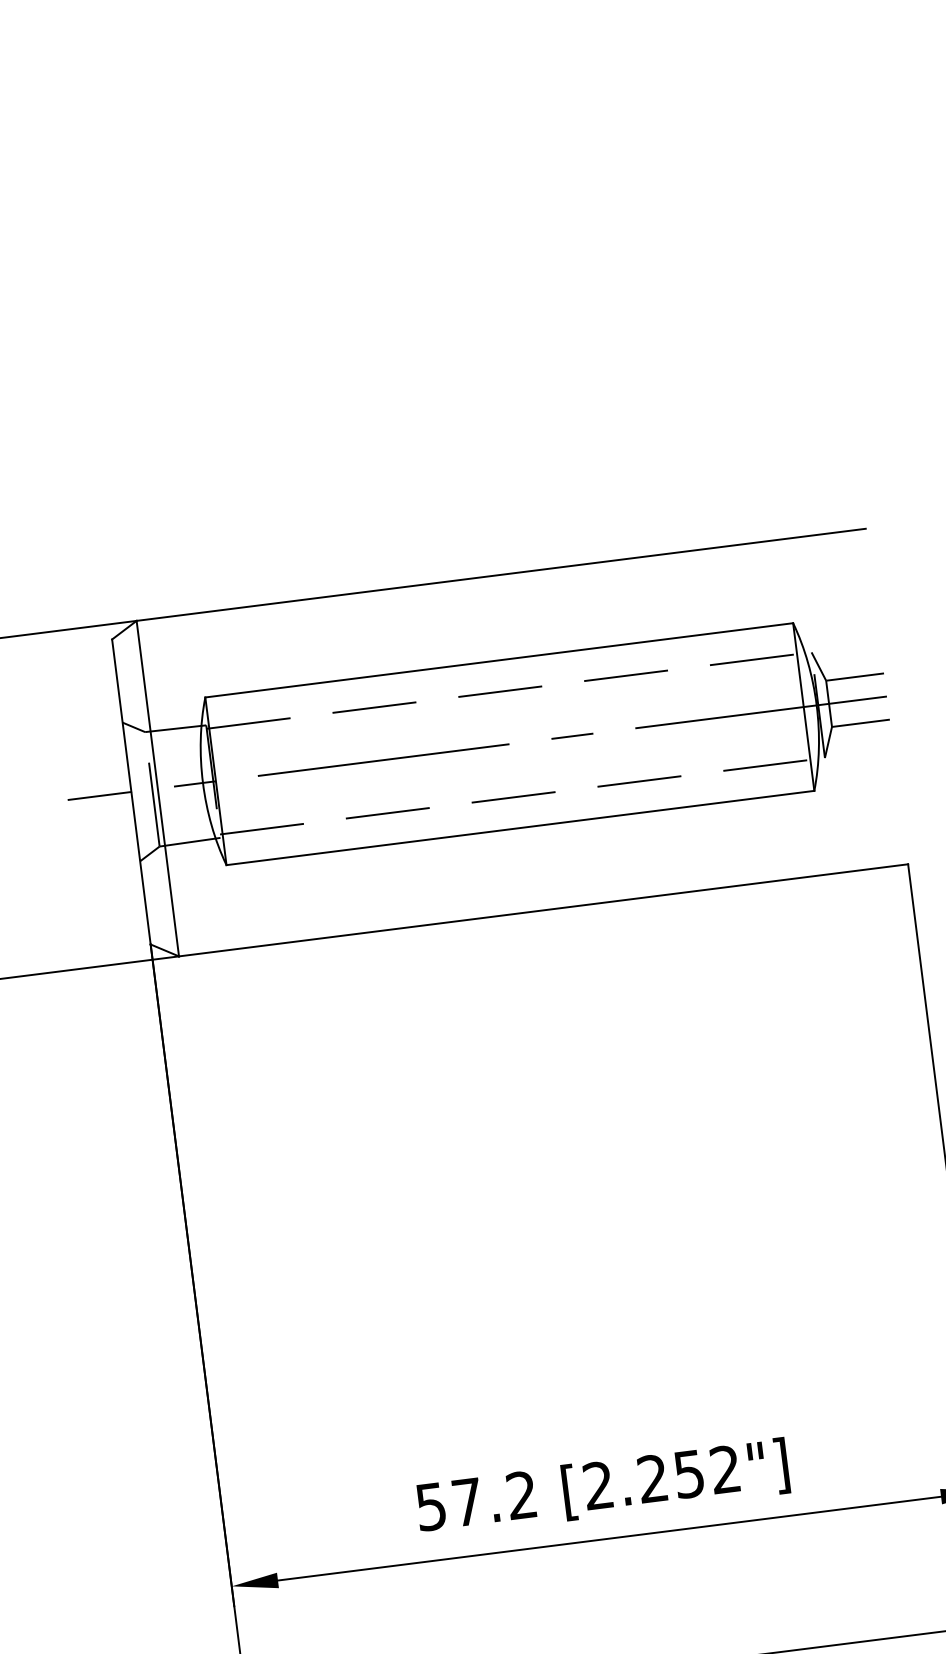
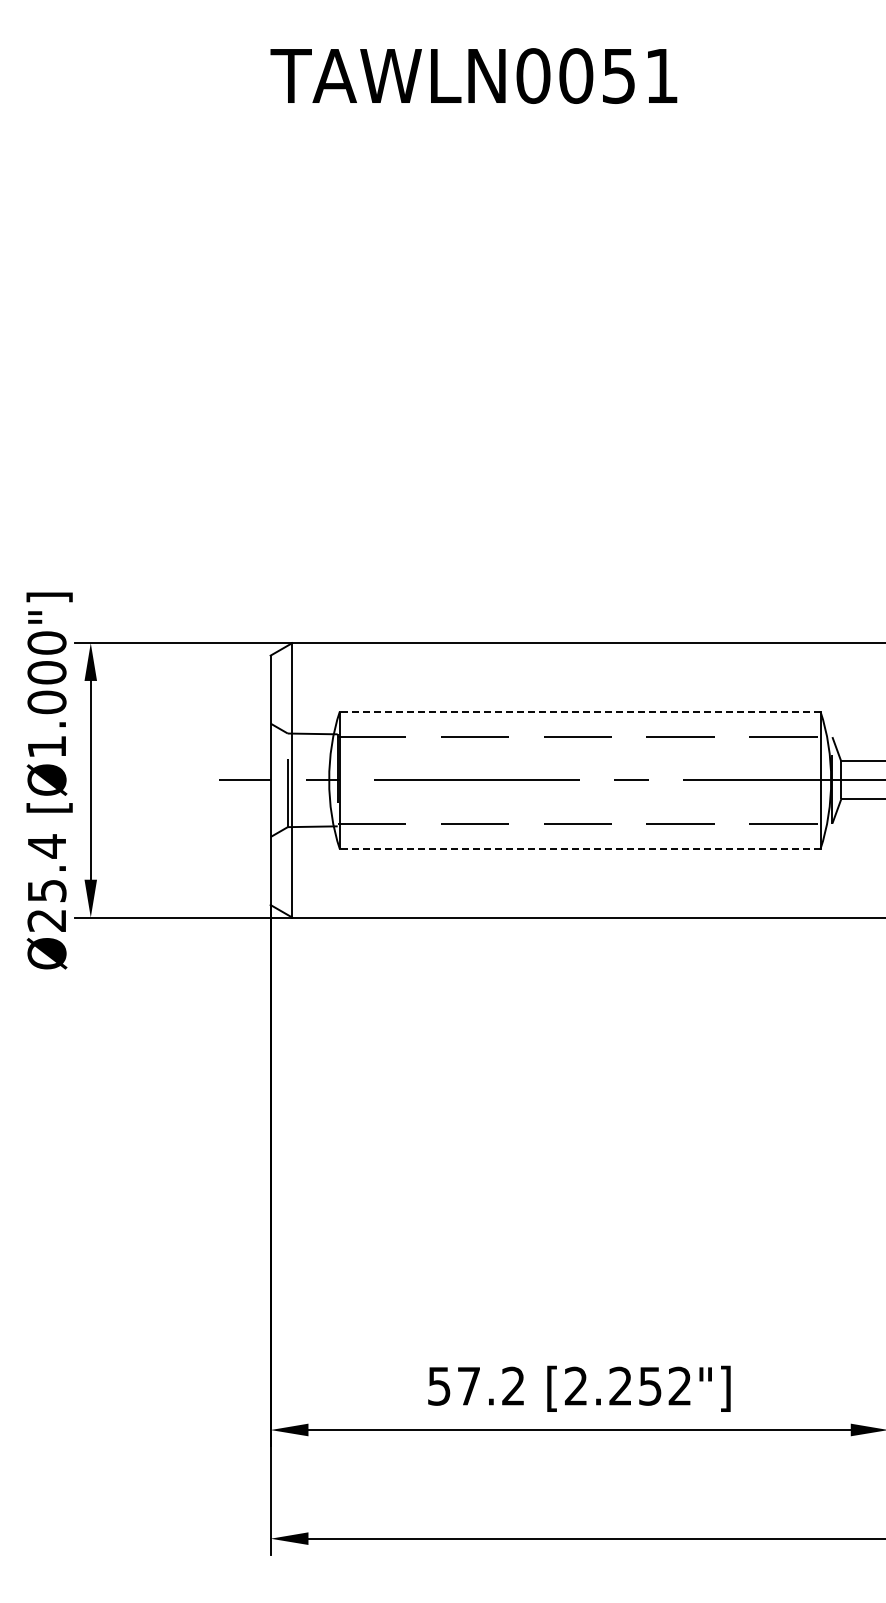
line: (498, 660) -> (579, 711), solid -> dashed
line: (519, 827) -> (579, 848), solid -> dashed

